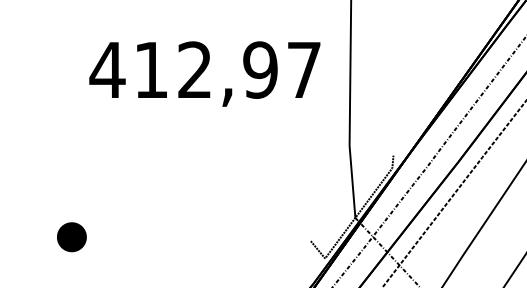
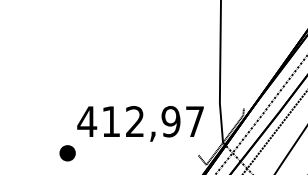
text: (204, 73) -> (140, 123), moved

